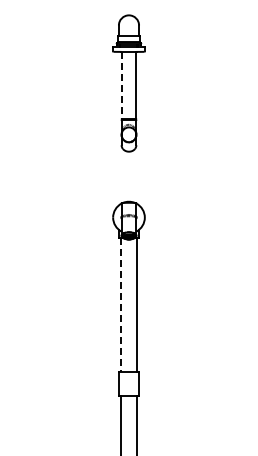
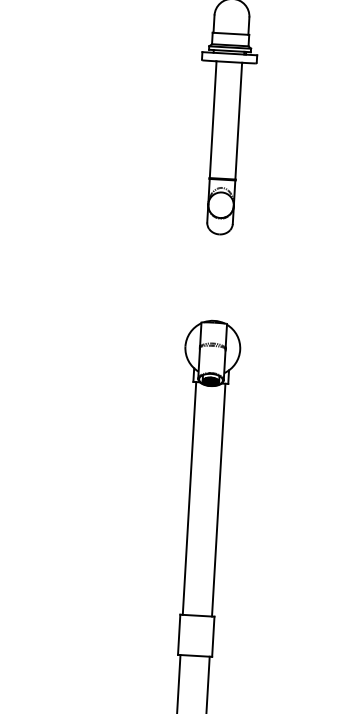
line: (121, 85) -> (213, 119), dashed -> solid
line: (120, 305) -> (189, 499), dashed -> solid

